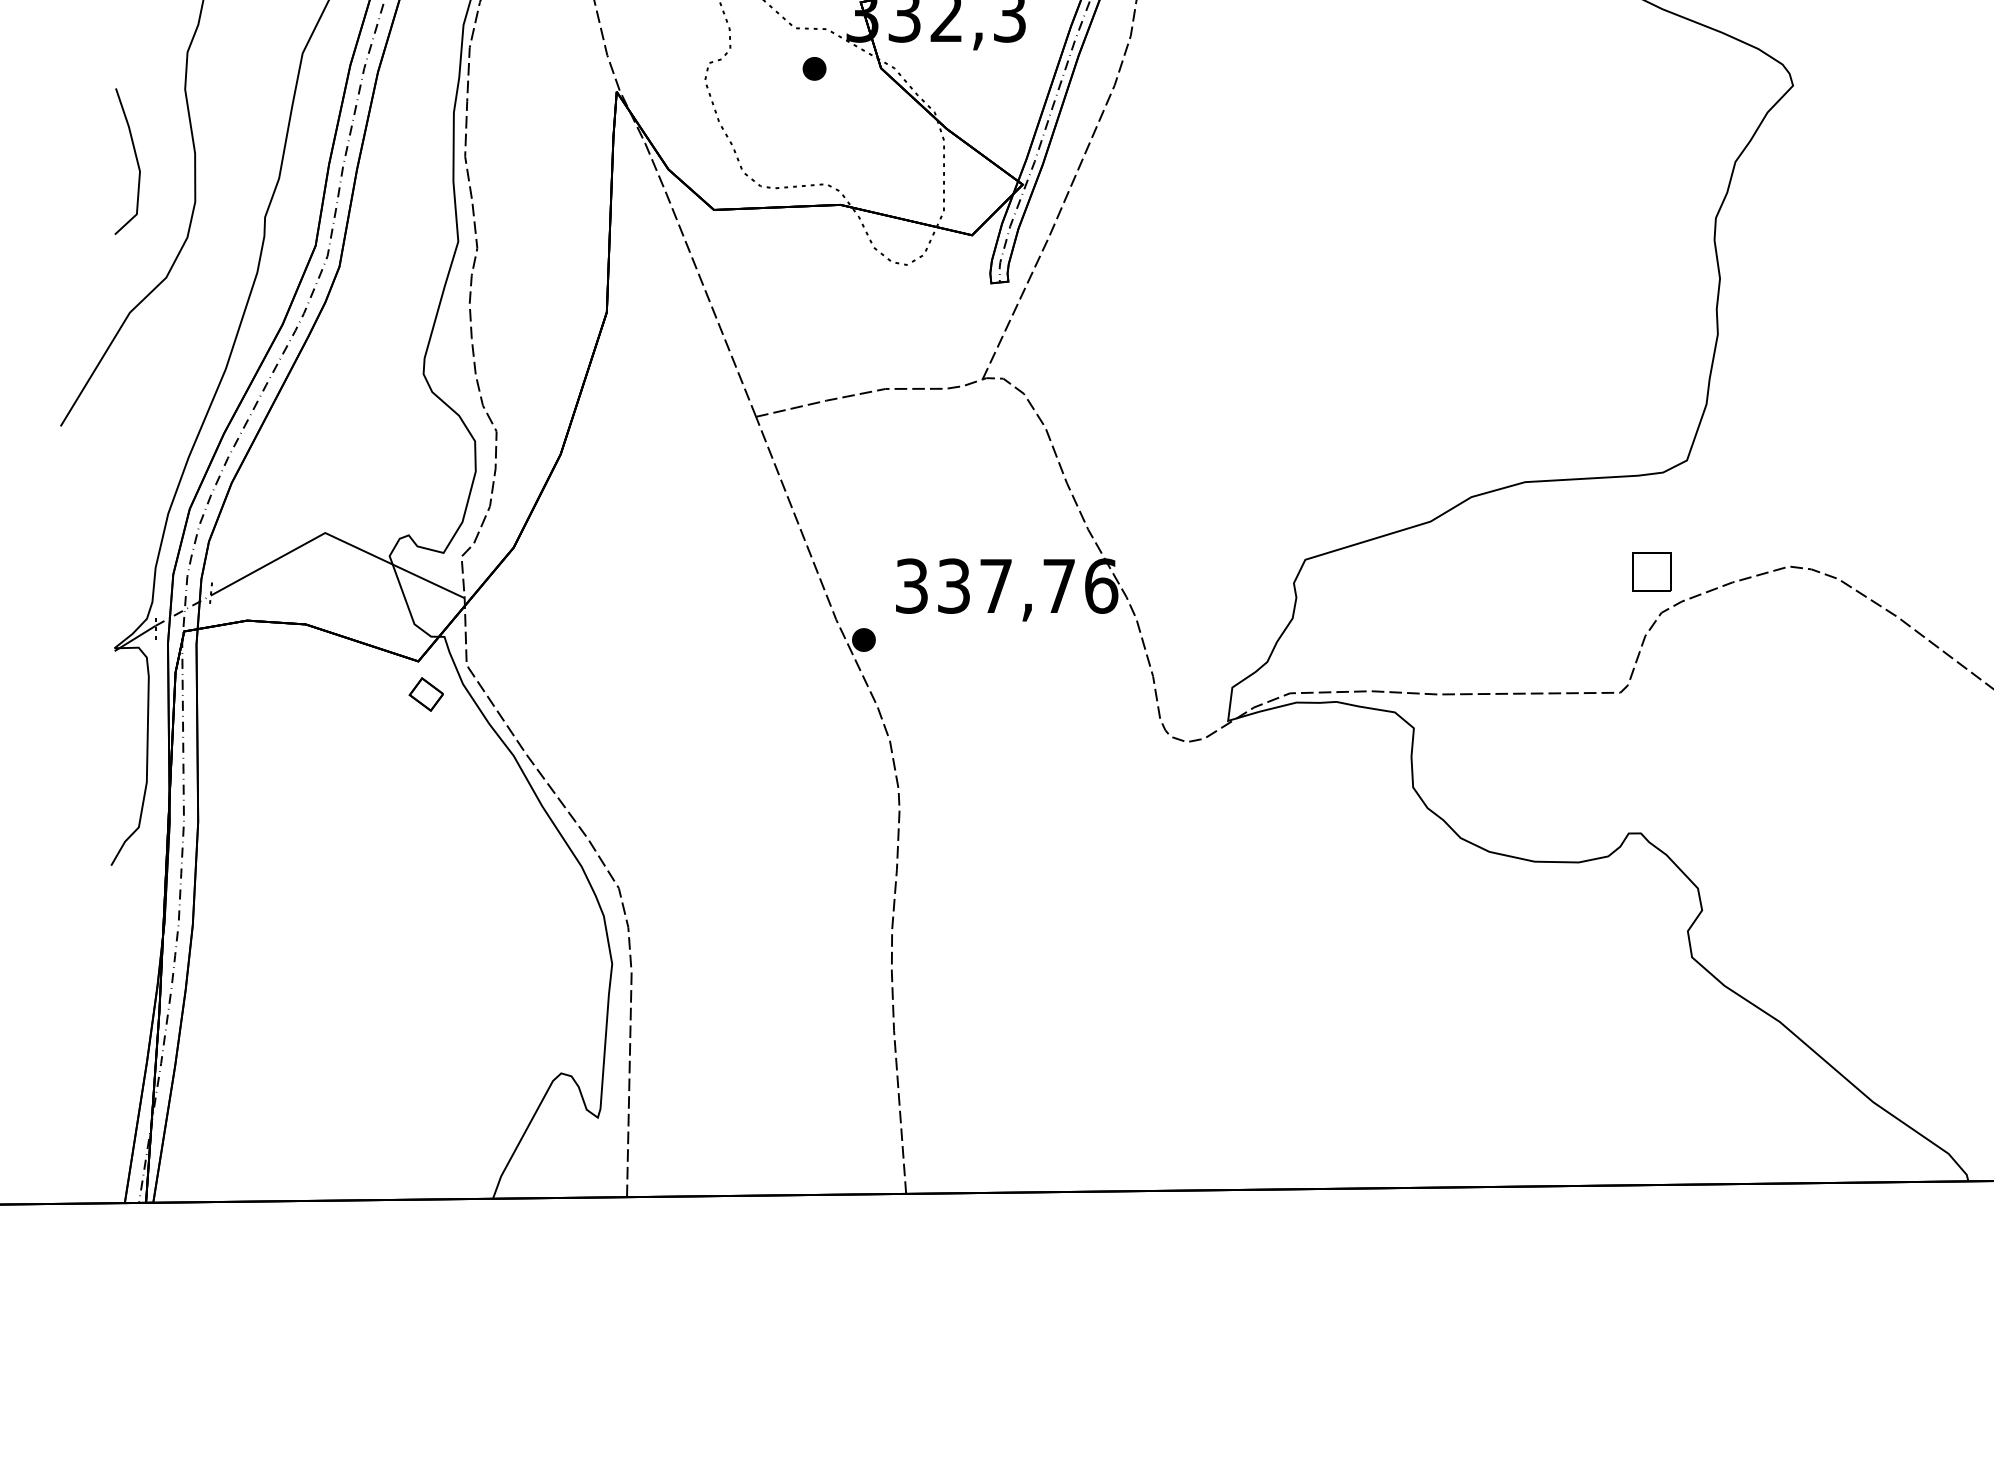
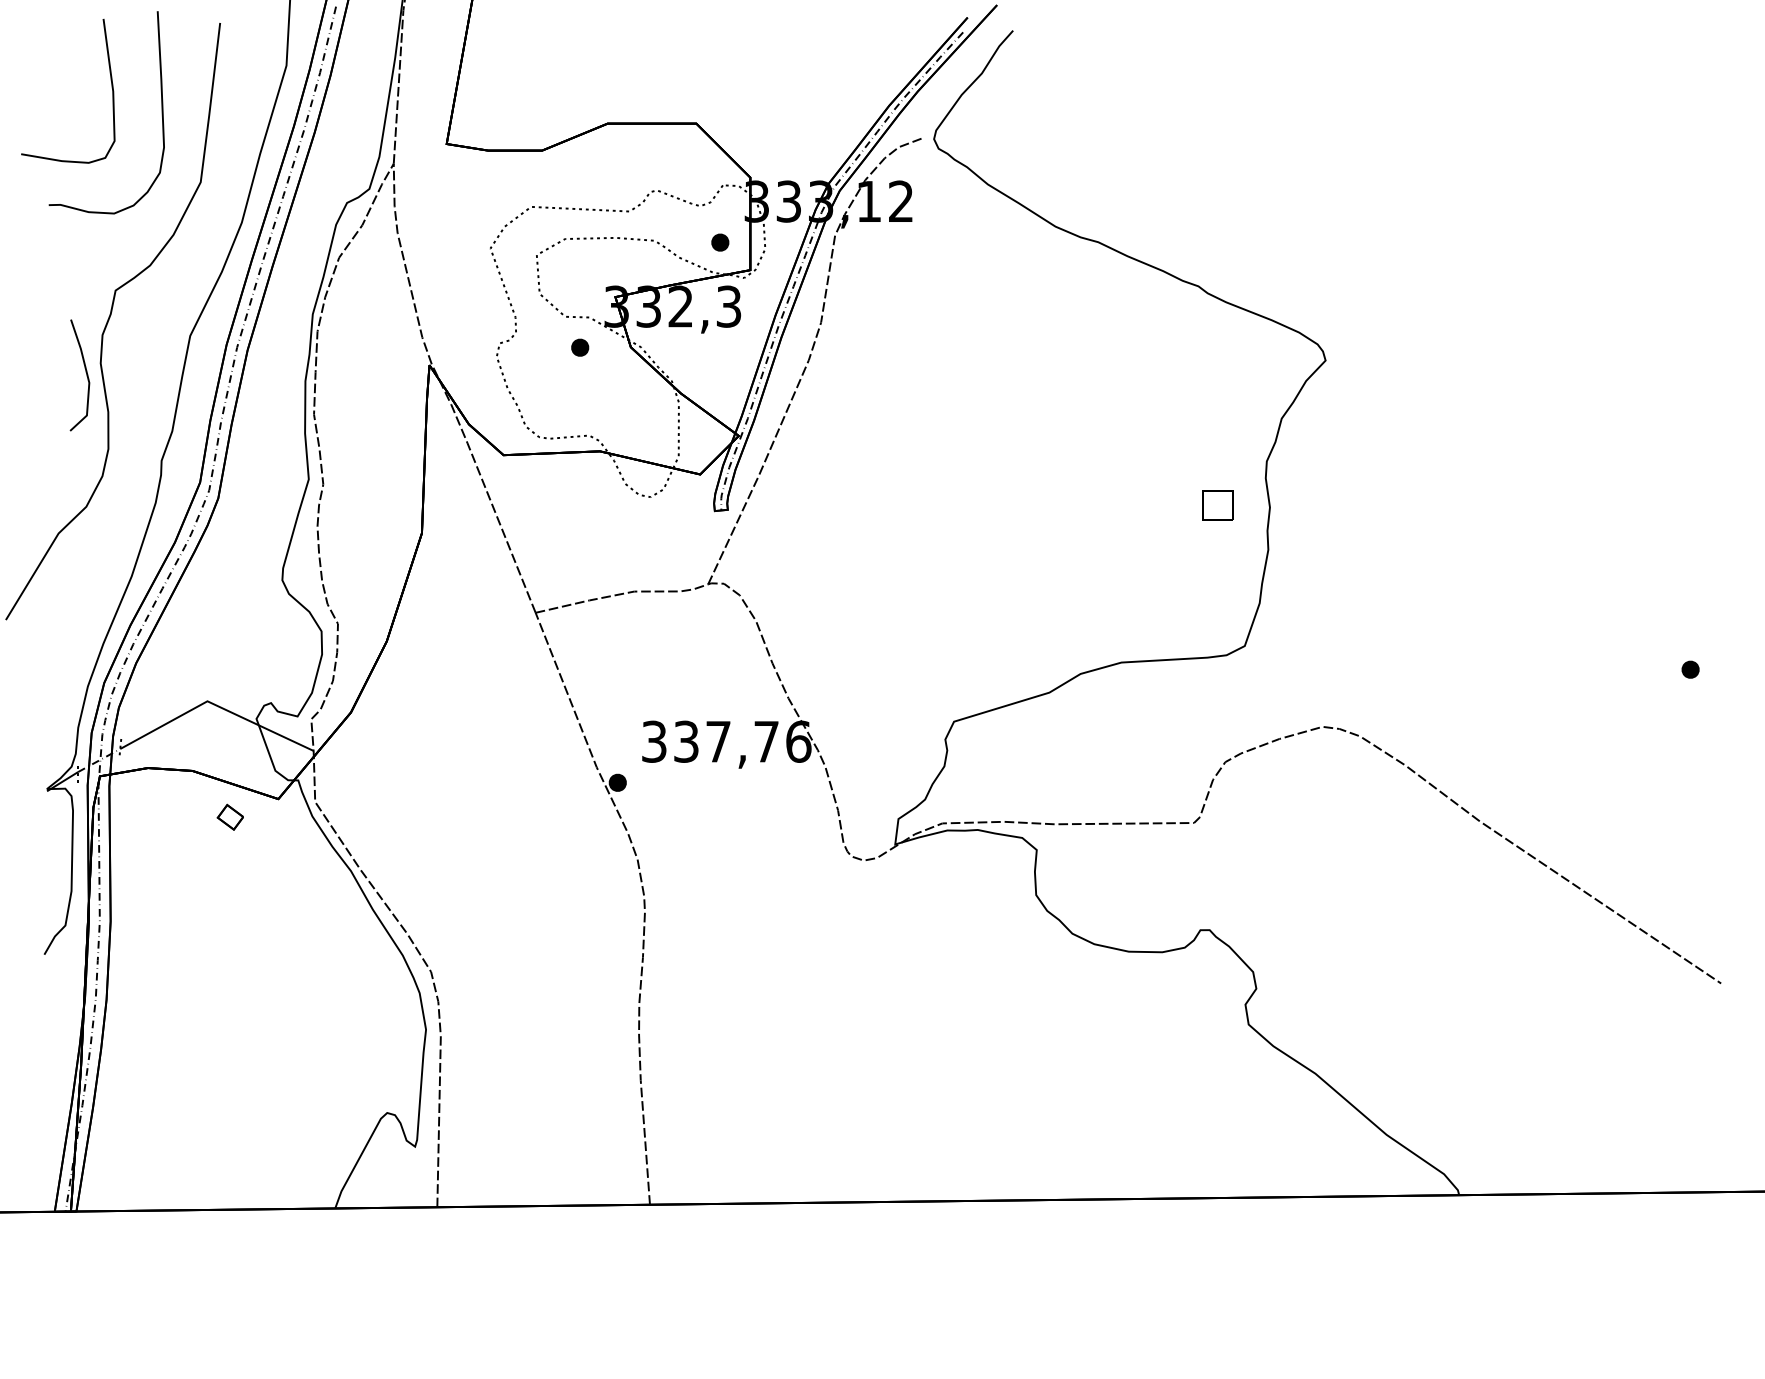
line: (134, 157) -> (85, 372), moved
part: (1651, 571) -> (1217, 505), moved
part: (425, 693) -> (229, 816), moved

